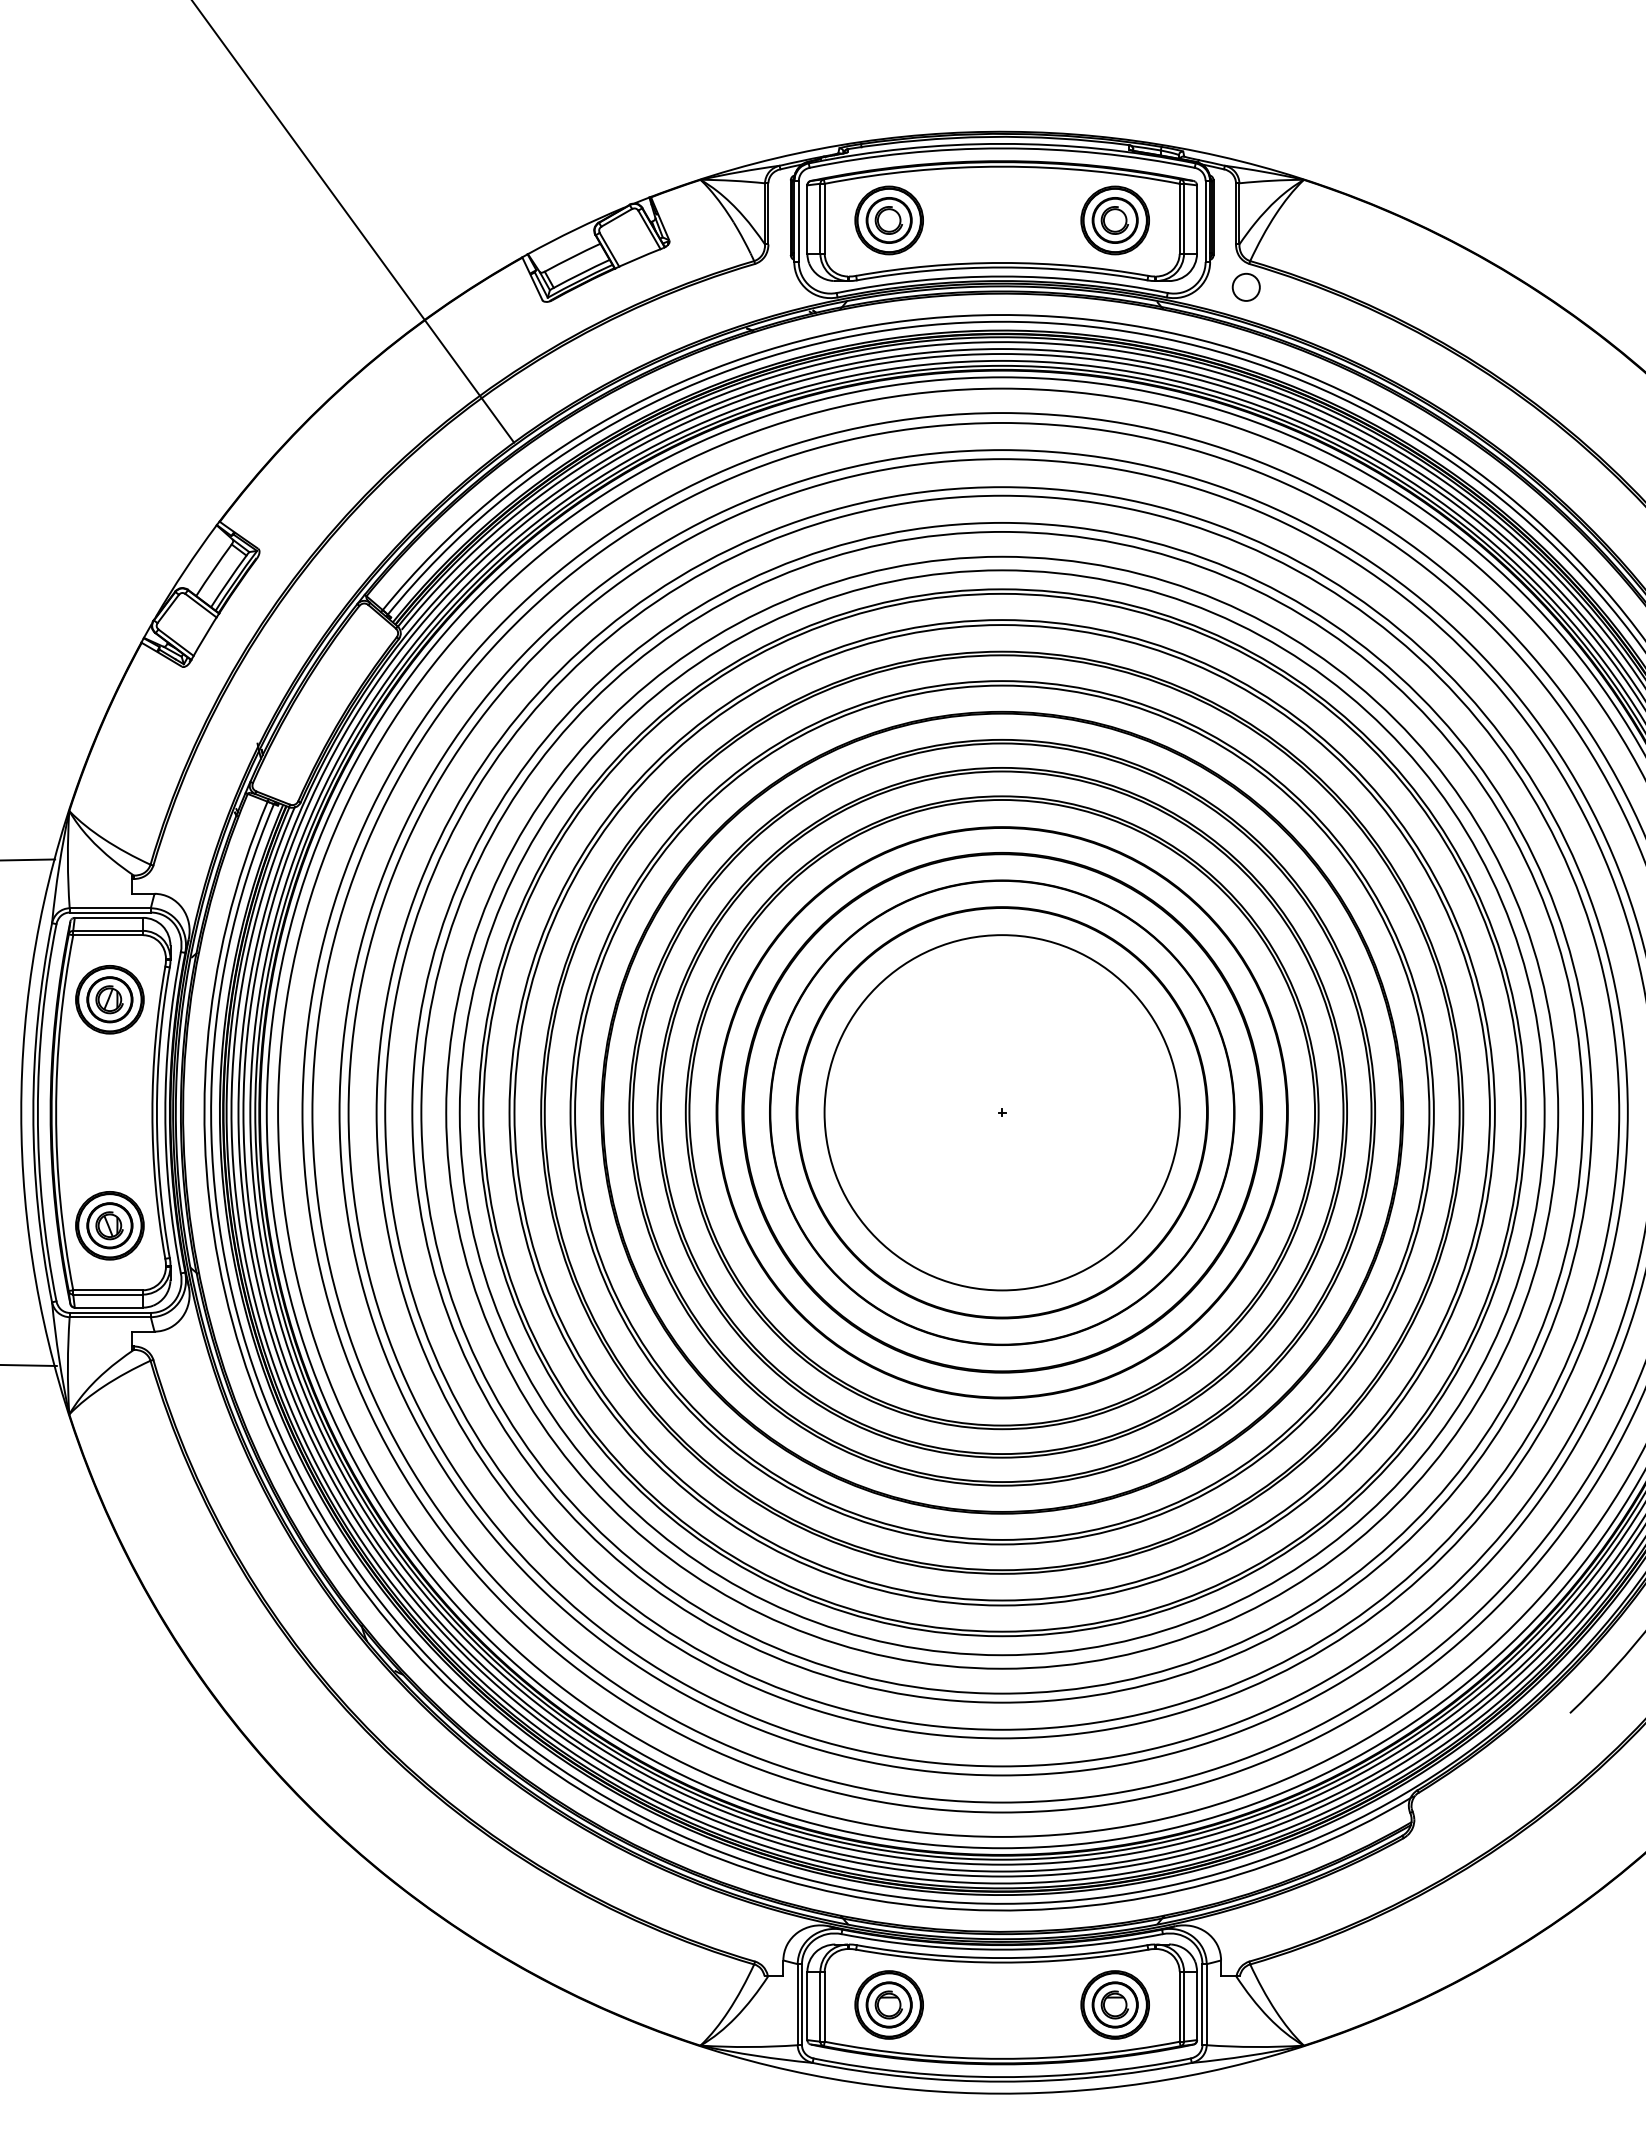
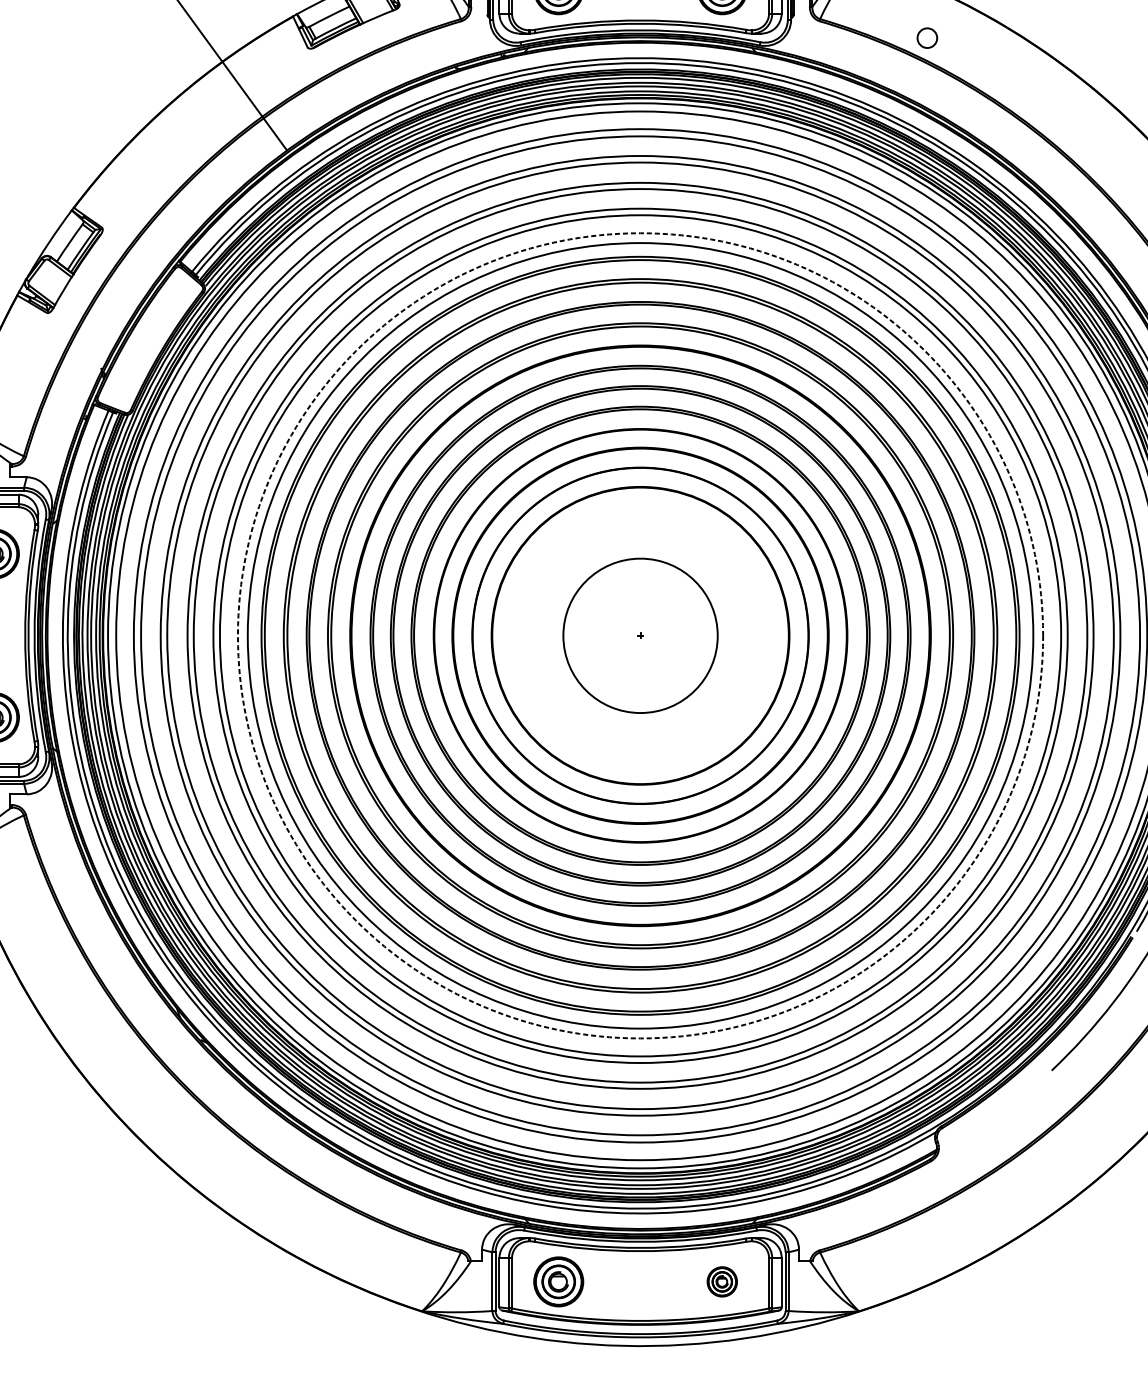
circle: (1245, 286) -> (926, 37), moved
circle: (1001, 1112) -> (640, 635), size x0.6
circle: (1002, 1112) -> (640, 635), solid -> dashed
part: (1114, 2004) -> (721, 1281), size x0.6

